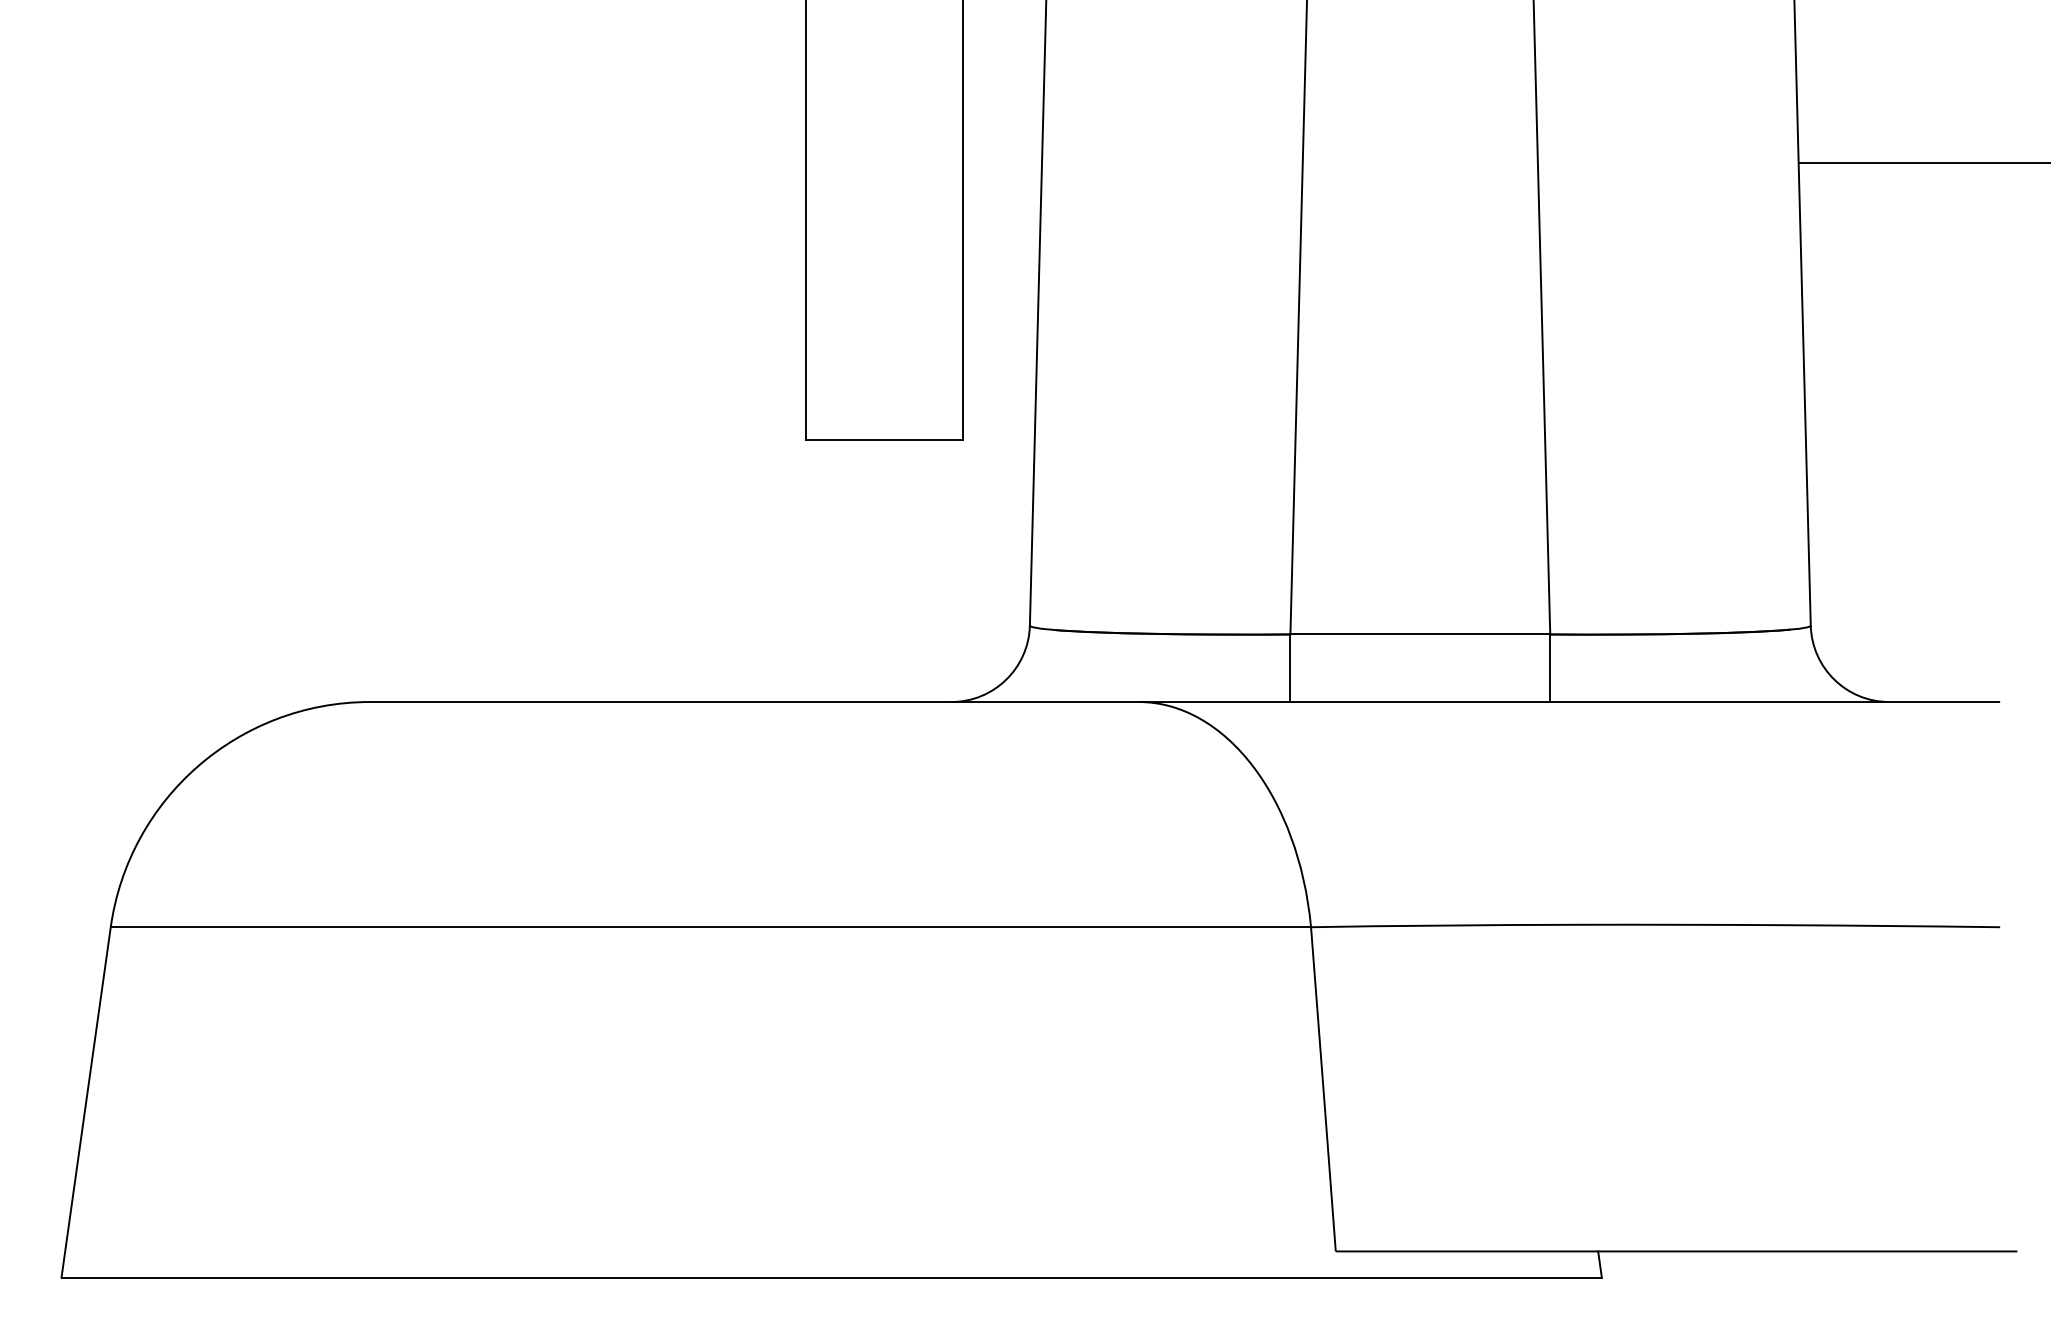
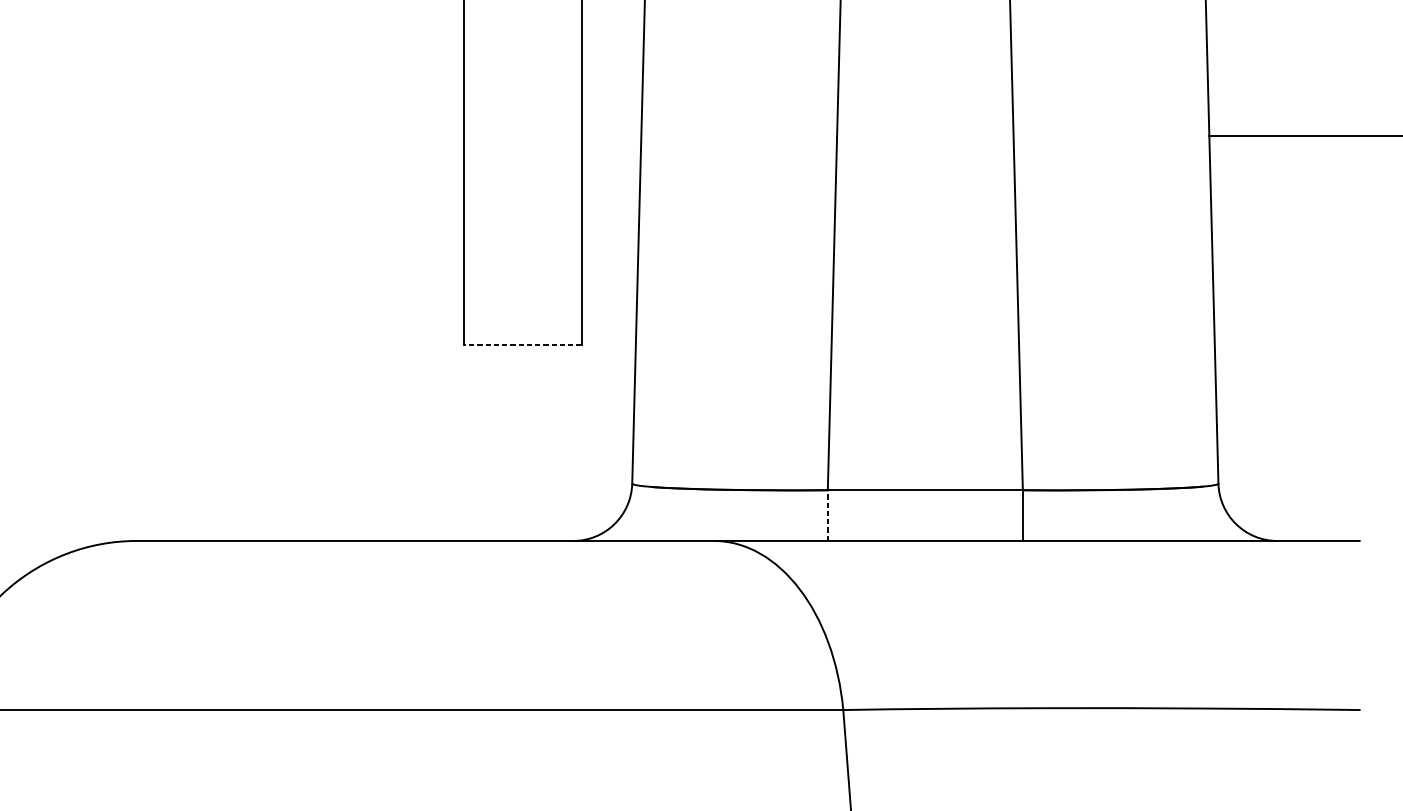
line: (883, 440) -> (522, 344), solid -> dashed
line: (1290, 668) -> (827, 515), solid -> dashed

